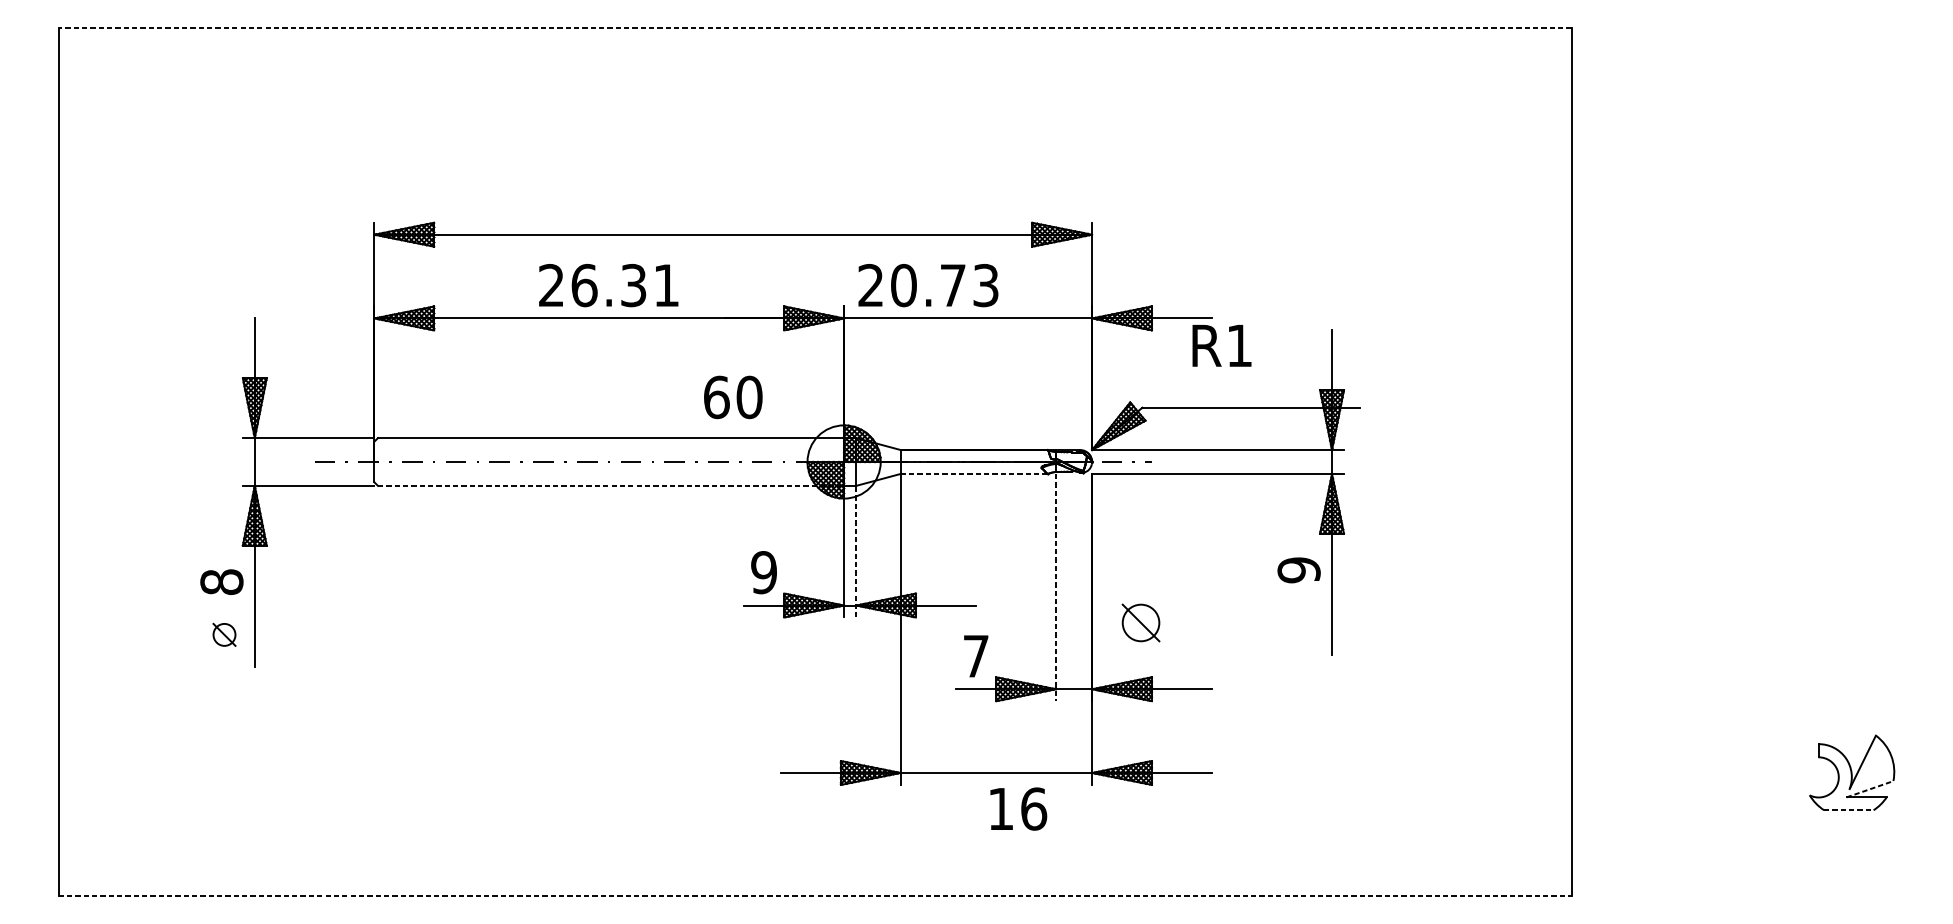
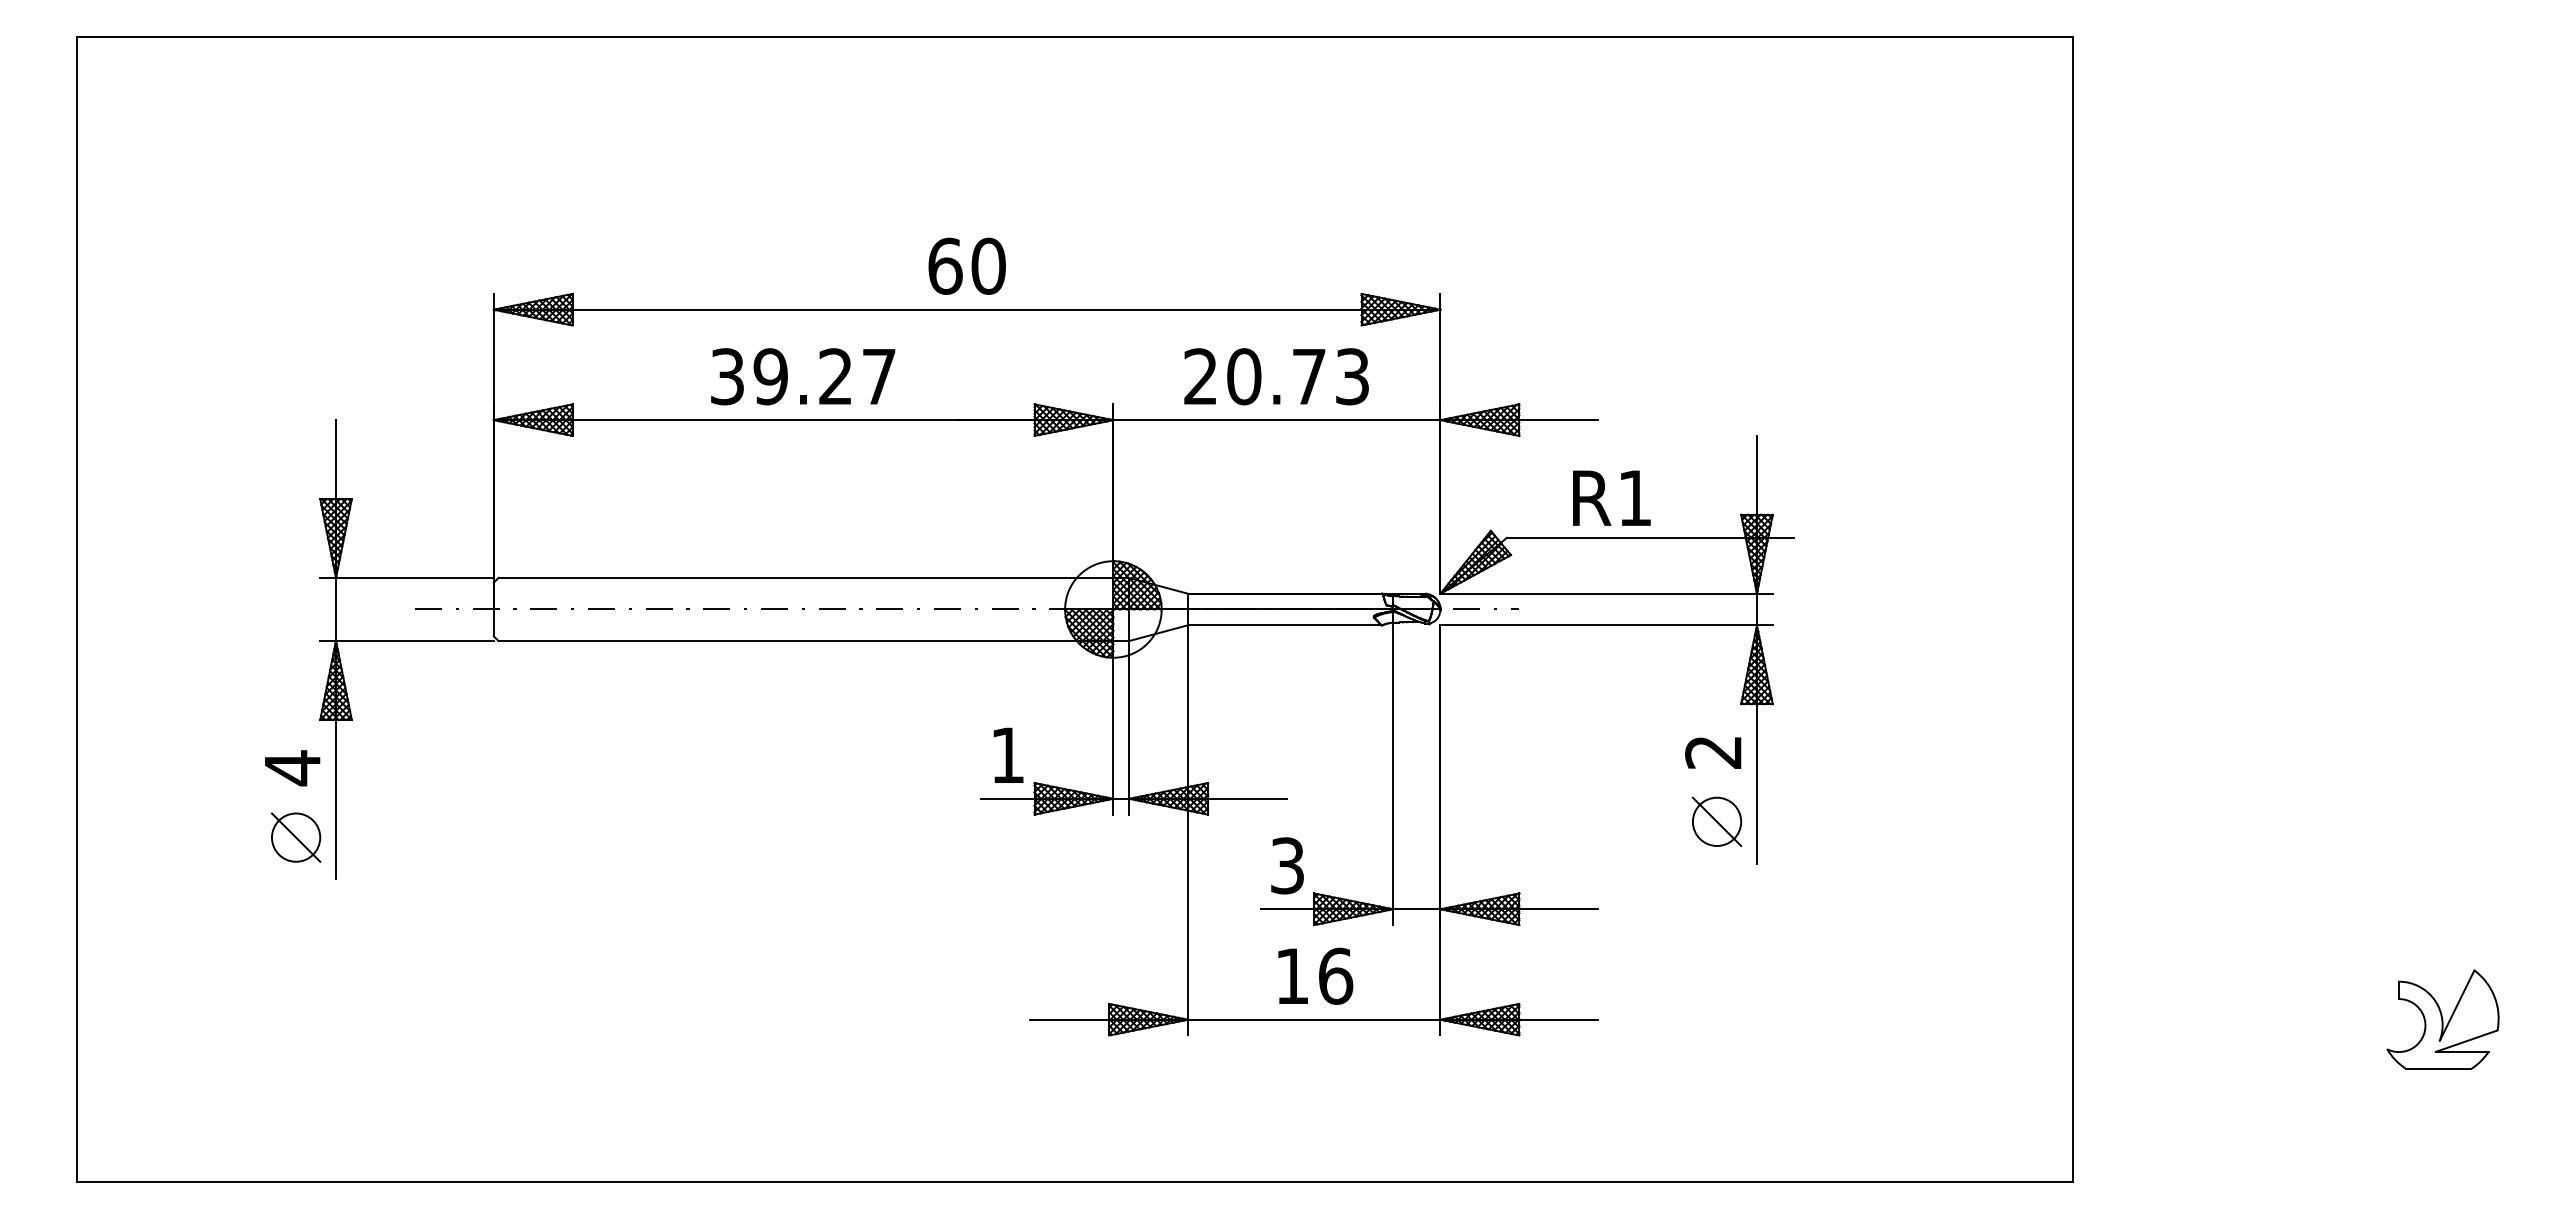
line: (815, 27) -> (1075, 36), dashed -> solid
text: (609, 285) -> (803, 376), 26.31 -> 39.27
text: (928, 285) -> (1276, 376), moved
text: (1221, 345) -> (1611, 497), moved
text: (732, 396) -> (966, 265), moved
line: (973, 474) -> (1284, 625), dashed -> solid
line: (611, 486) -> (806, 641), dashed -> solid
line: (856, 551) -> (1129, 727), dashed -> solid
text: (1299, 570) -> (1713, 752), 9 -> 2
text: (763, 572) -> (1007, 755), 9 -> 1
text: (221, 582) -> (292, 768), 8 -> 4
line: (1056, 587) -> (1393, 775), dashed -> solid
part: (1140, 622) -> (1716, 821), moved
part: (224, 634) -> (295, 837), size x1.67
text: (976, 656) -> (1287, 865), 7 -> 3
line: (1869, 789) -> (2466, 1041), dashed -> solid
text: (1018, 808) -> (1315, 975), moved
line: (1848, 809) -> (2438, 1068), dashed -> solid
line: (815, 896) -> (1075, 1182), dashed -> solid

